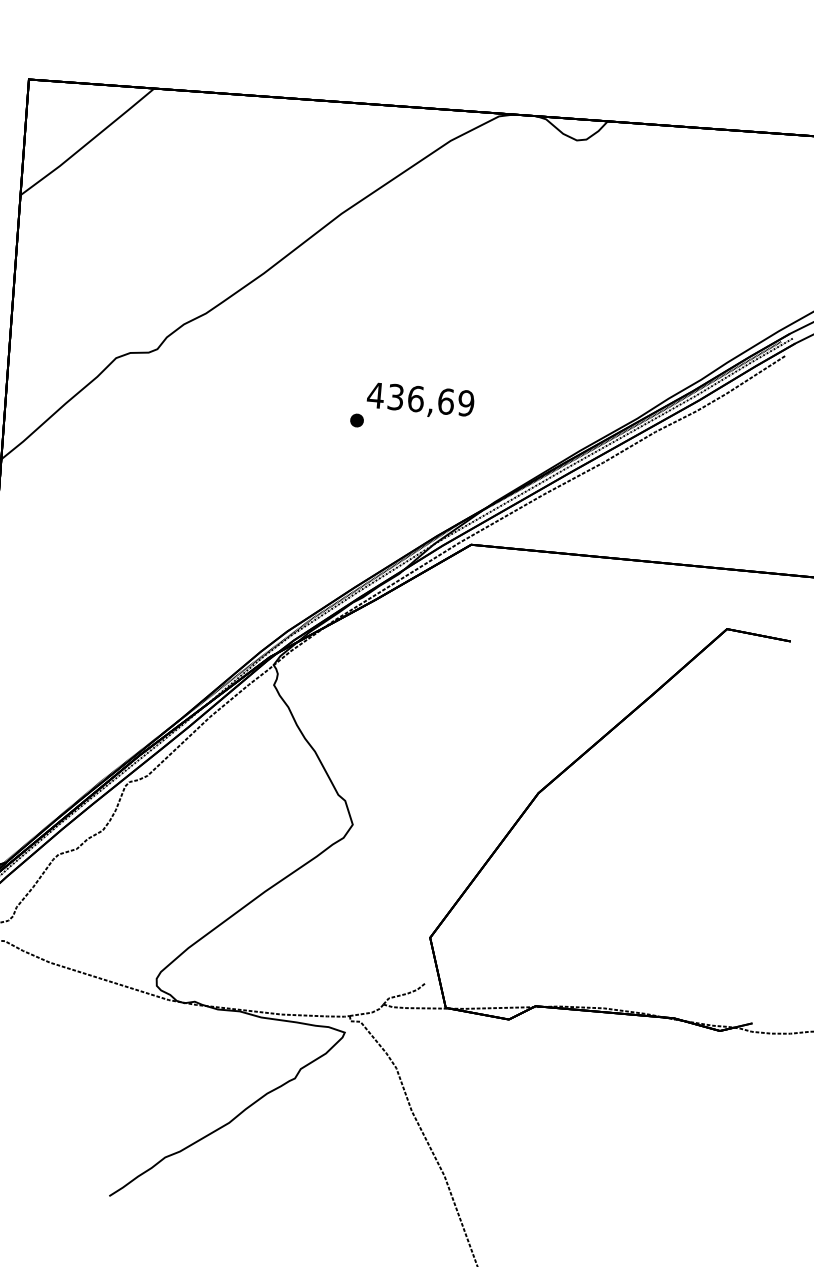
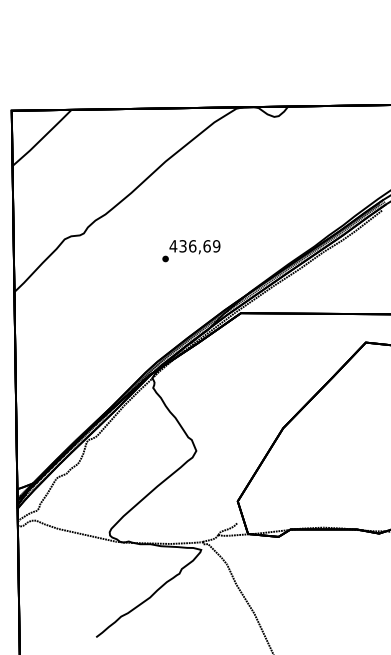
text: (412, 409) -> (191, 251), moved

